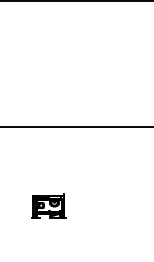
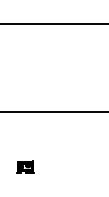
part: (48, 205) -> (25, 166), size x0.71

